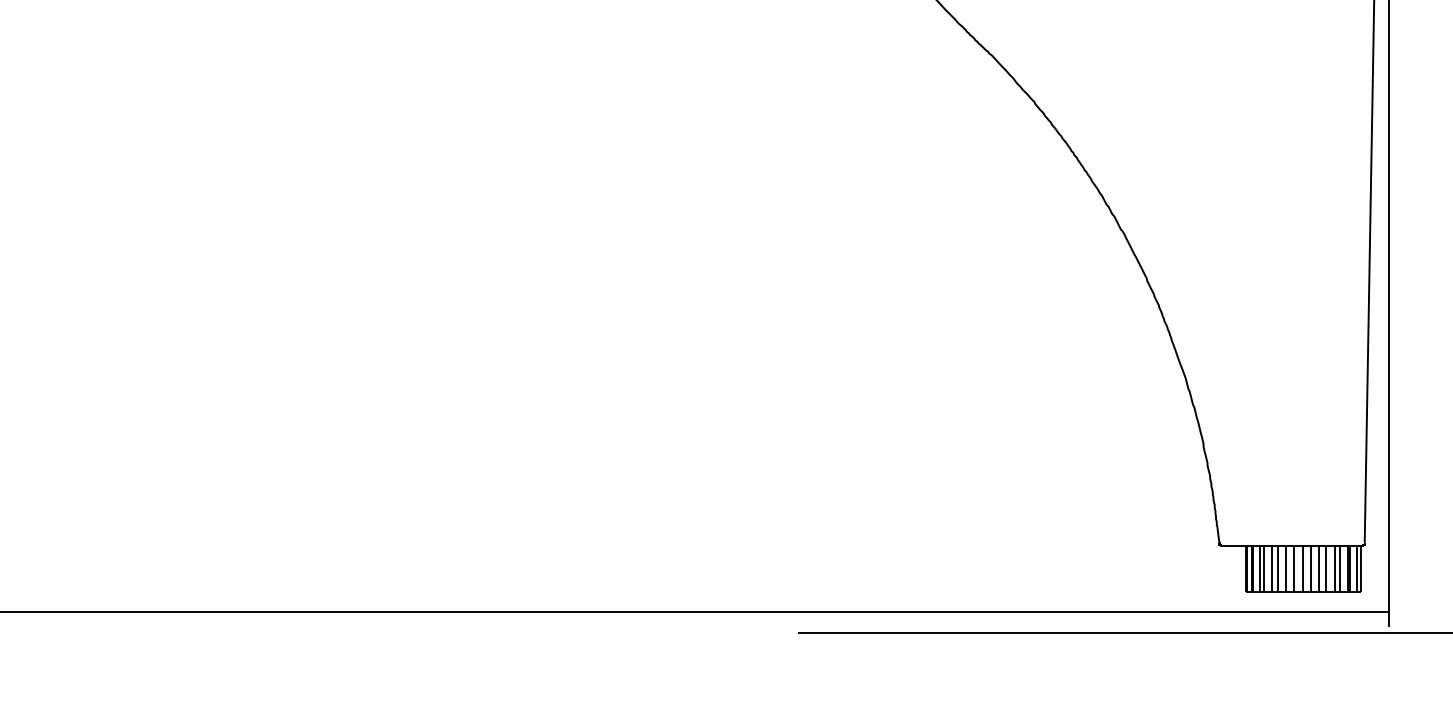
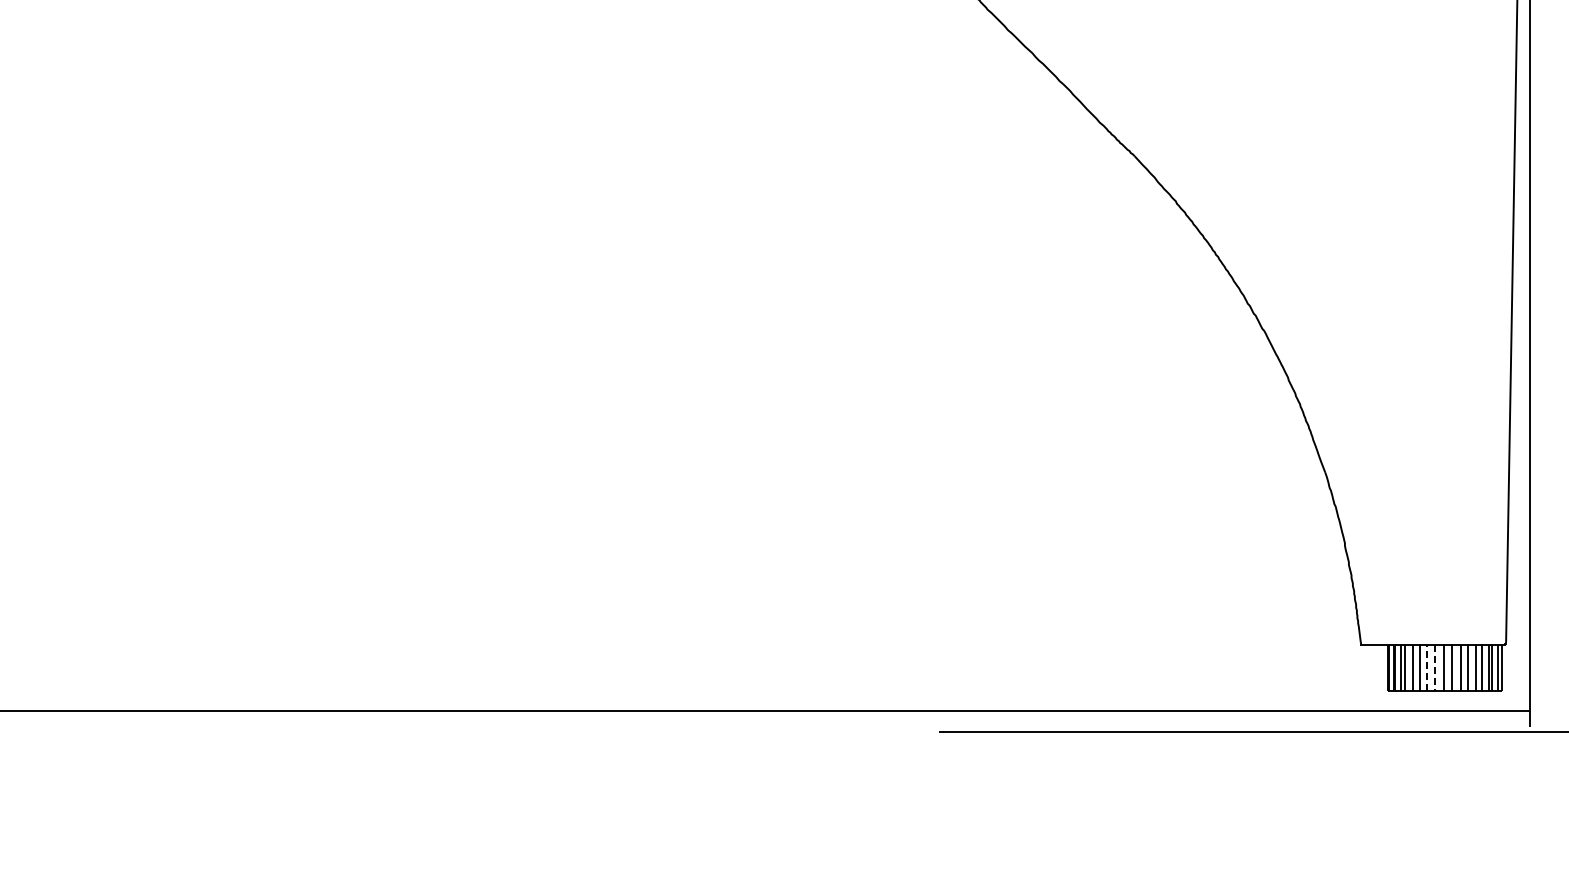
line: (1286, 569) -> (1427, 668), solid -> dashed
line: (1294, 569) -> (1435, 668), solid -> dashed

